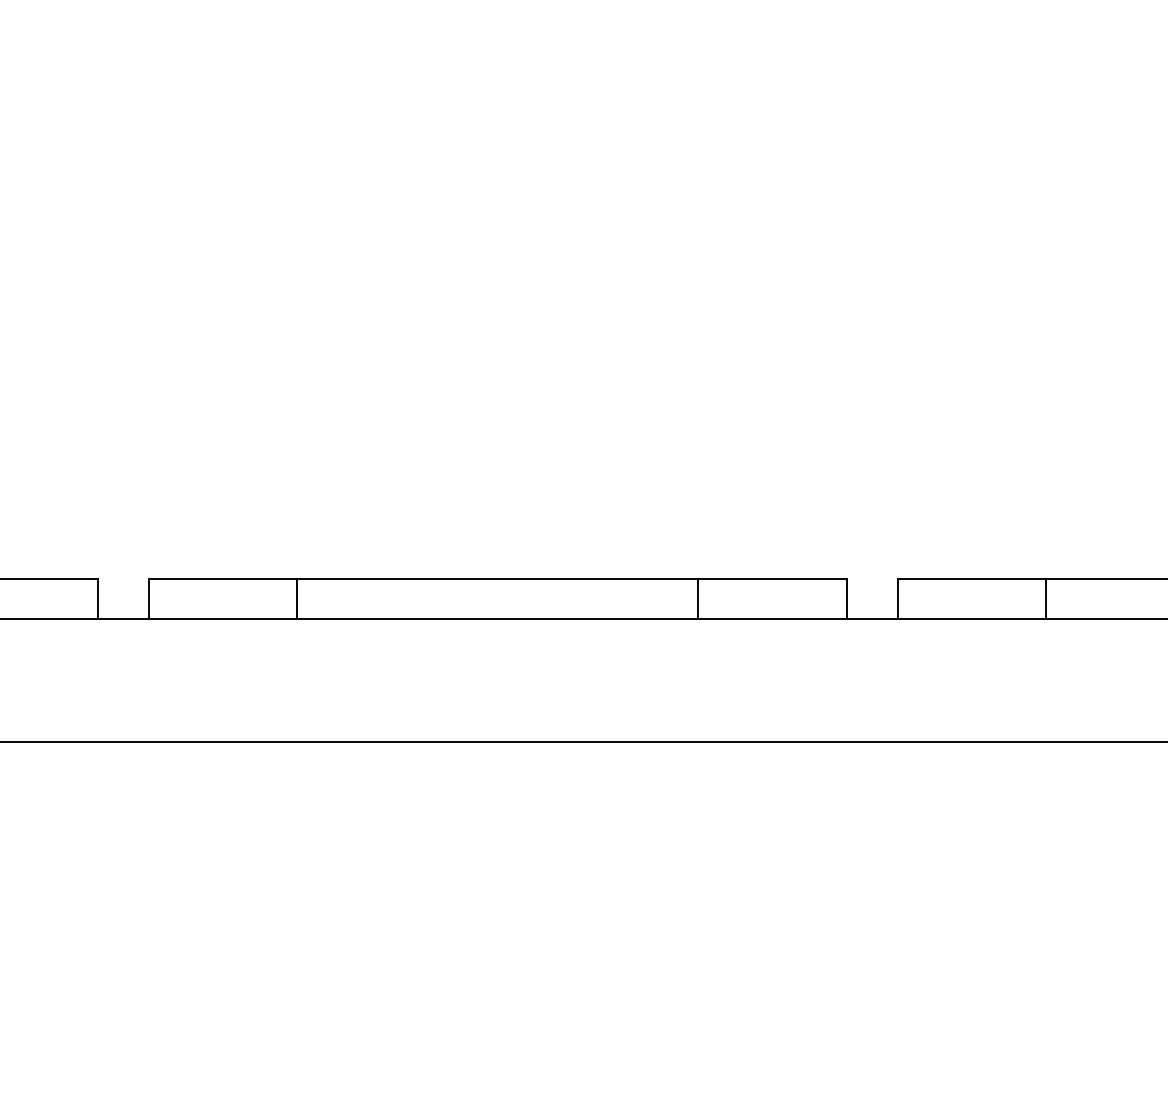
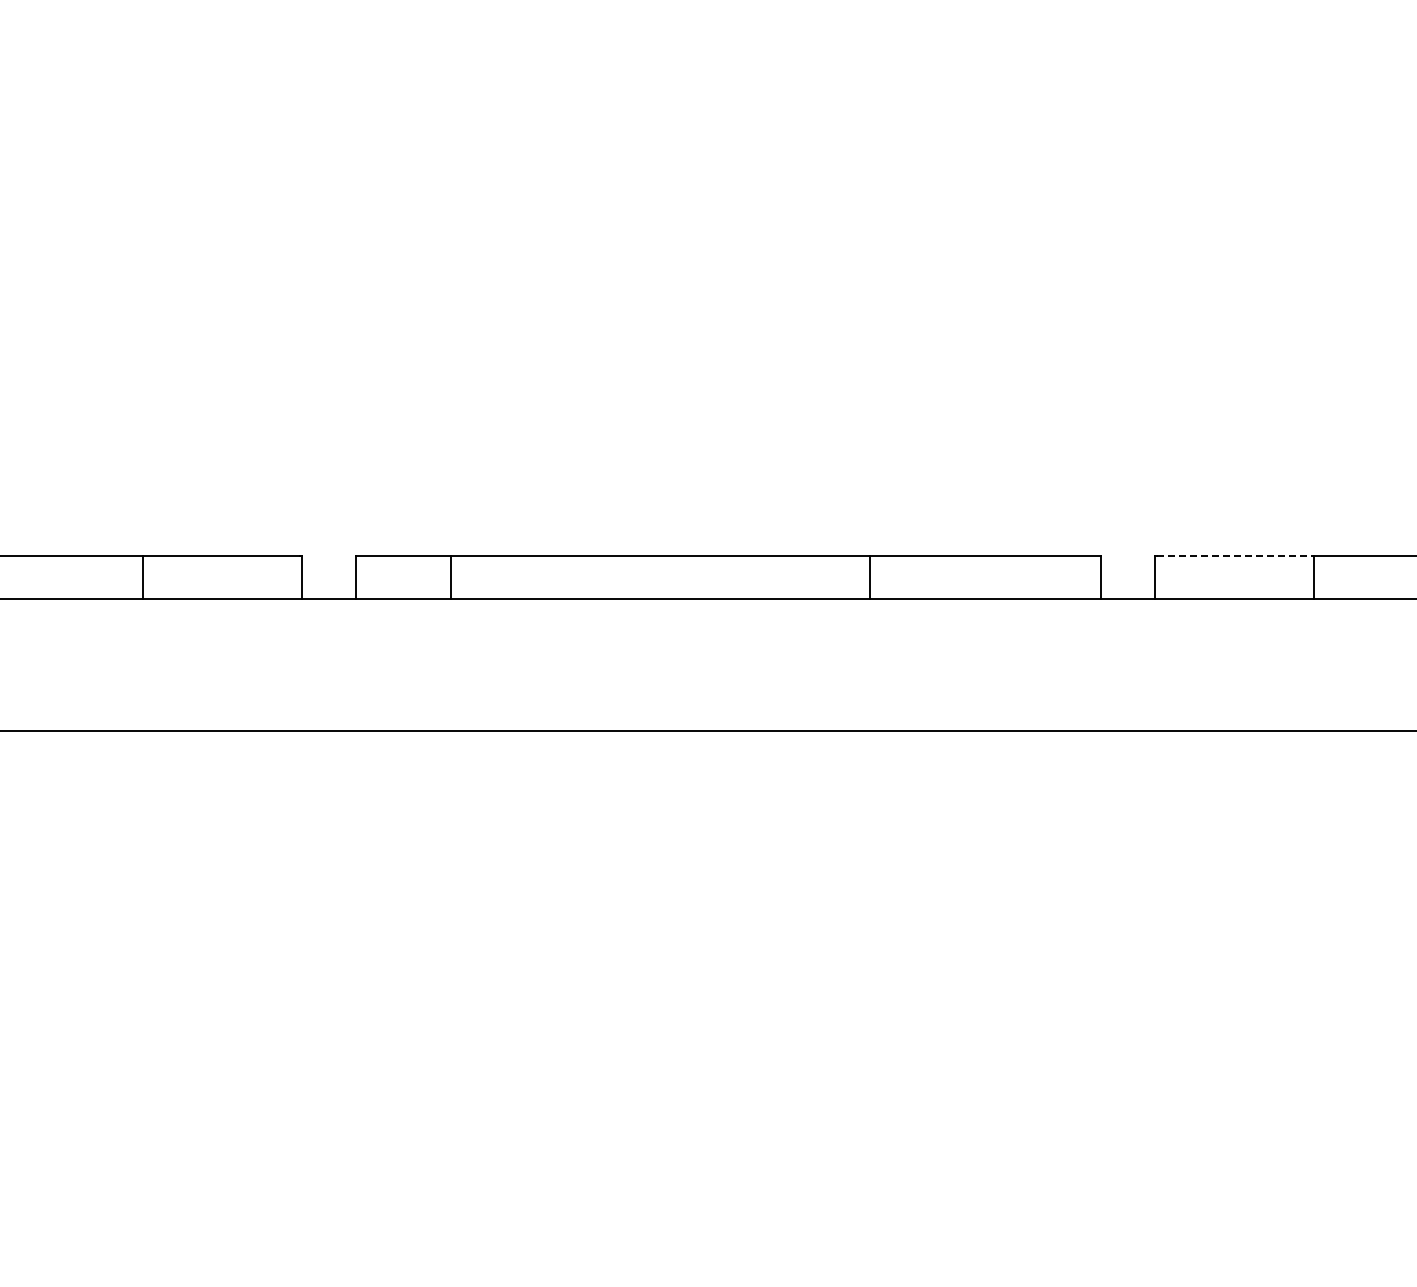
line: (972, 579) -> (1235, 556), solid -> dashed
line: (297, 598) -> (451, 577), moved
line: (698, 598) -> (869, 577), moved

